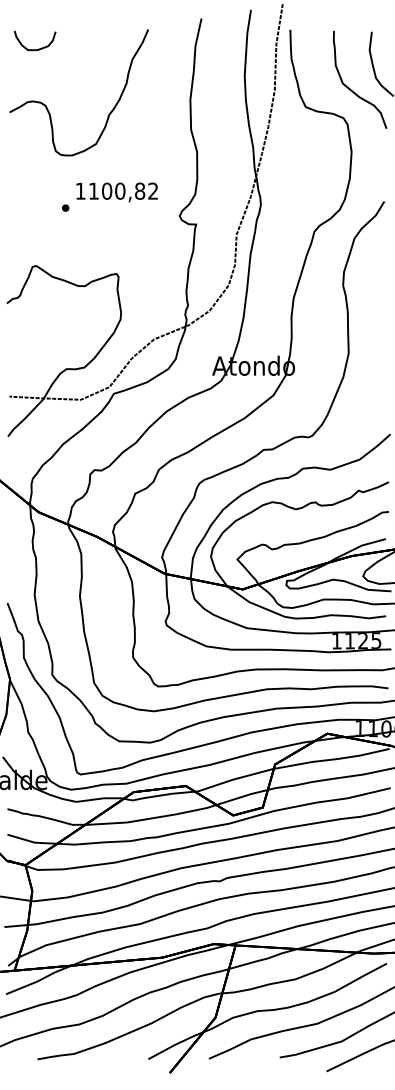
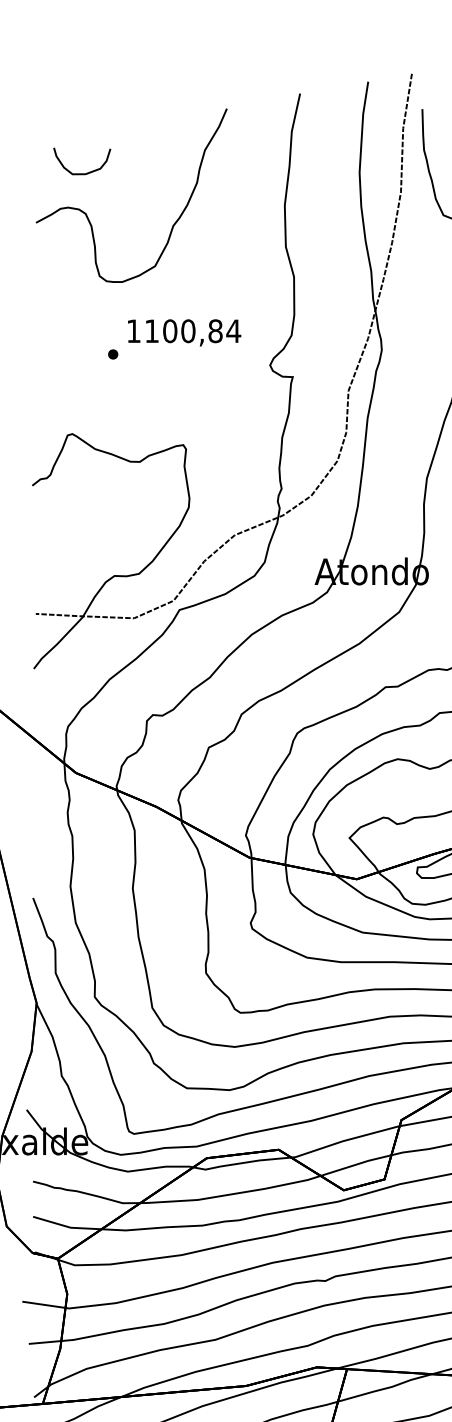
curve: (38, 48) -> (86, 171), moved
text: (152, 190) -> (232, 330), 1100,82 -> 1100,84

